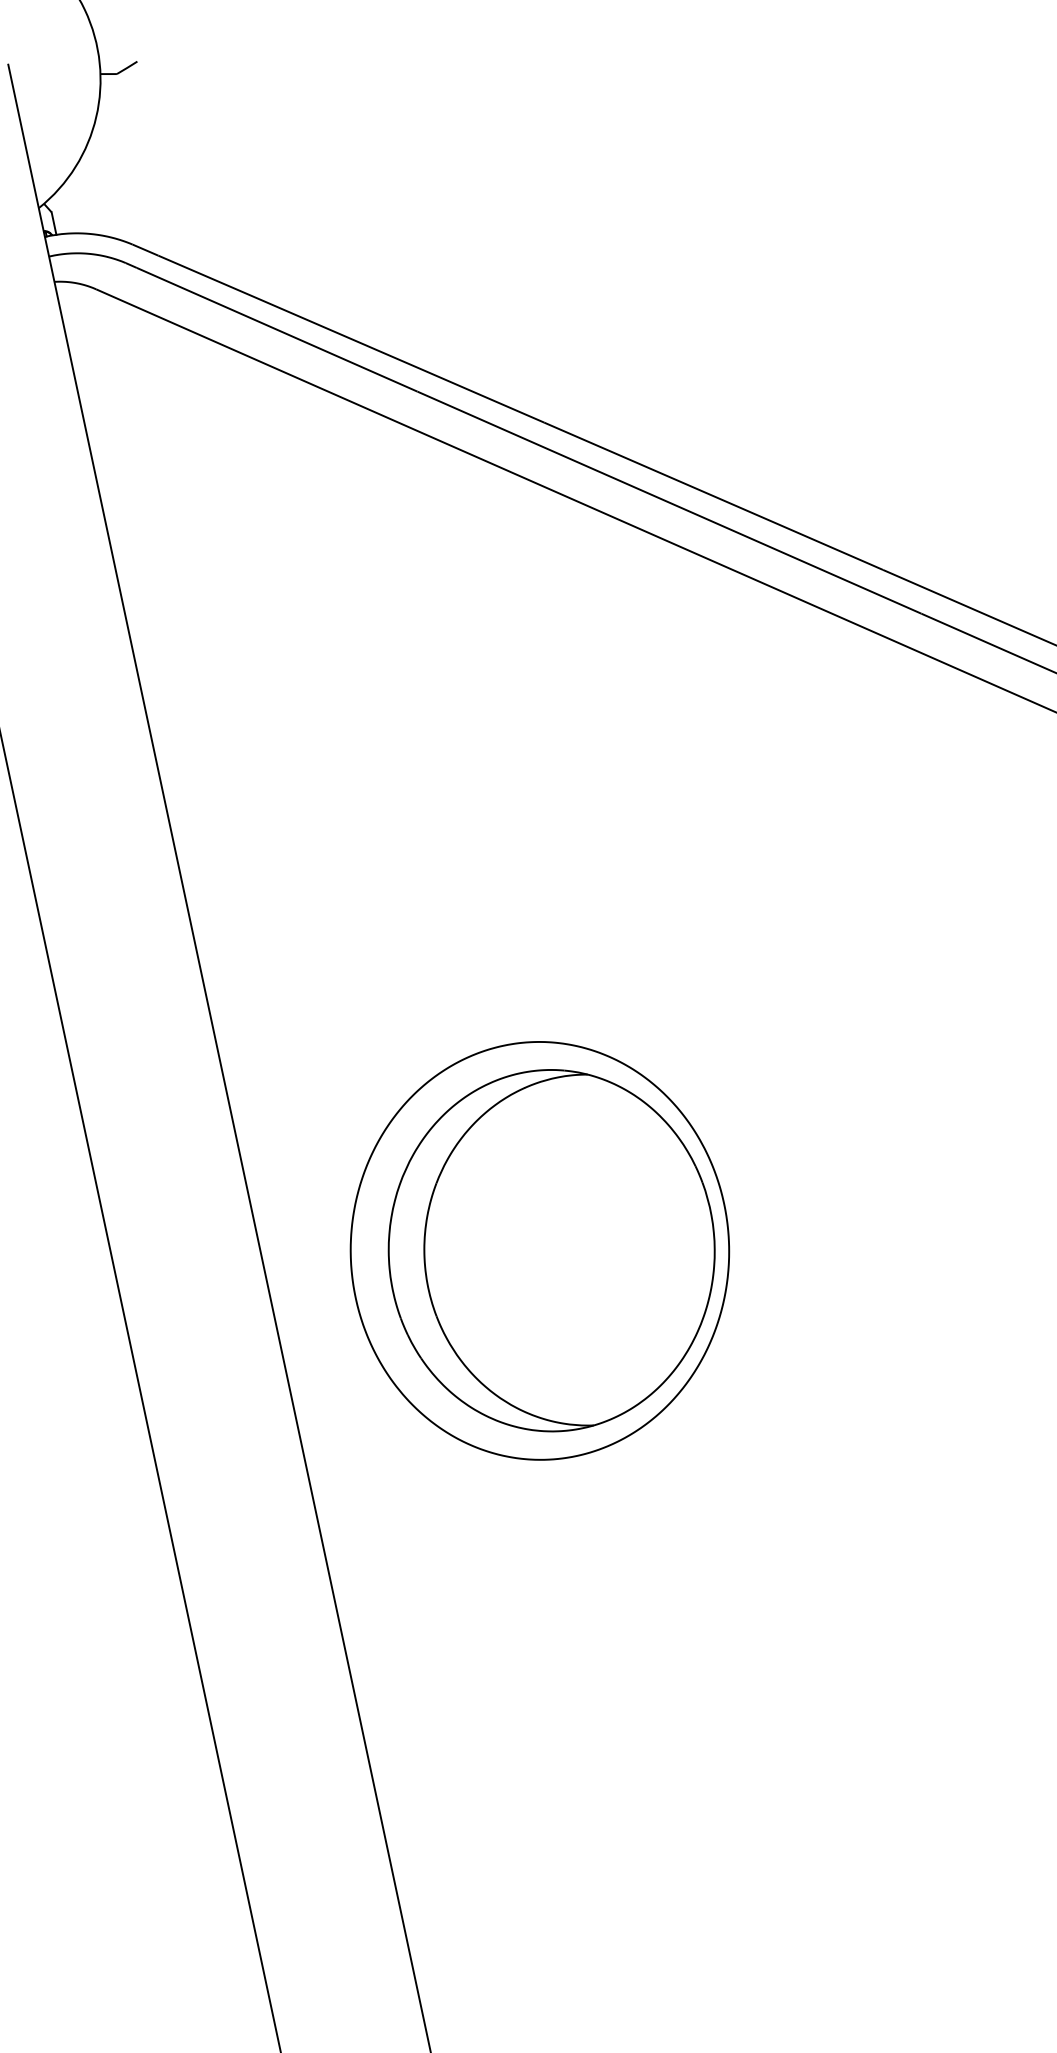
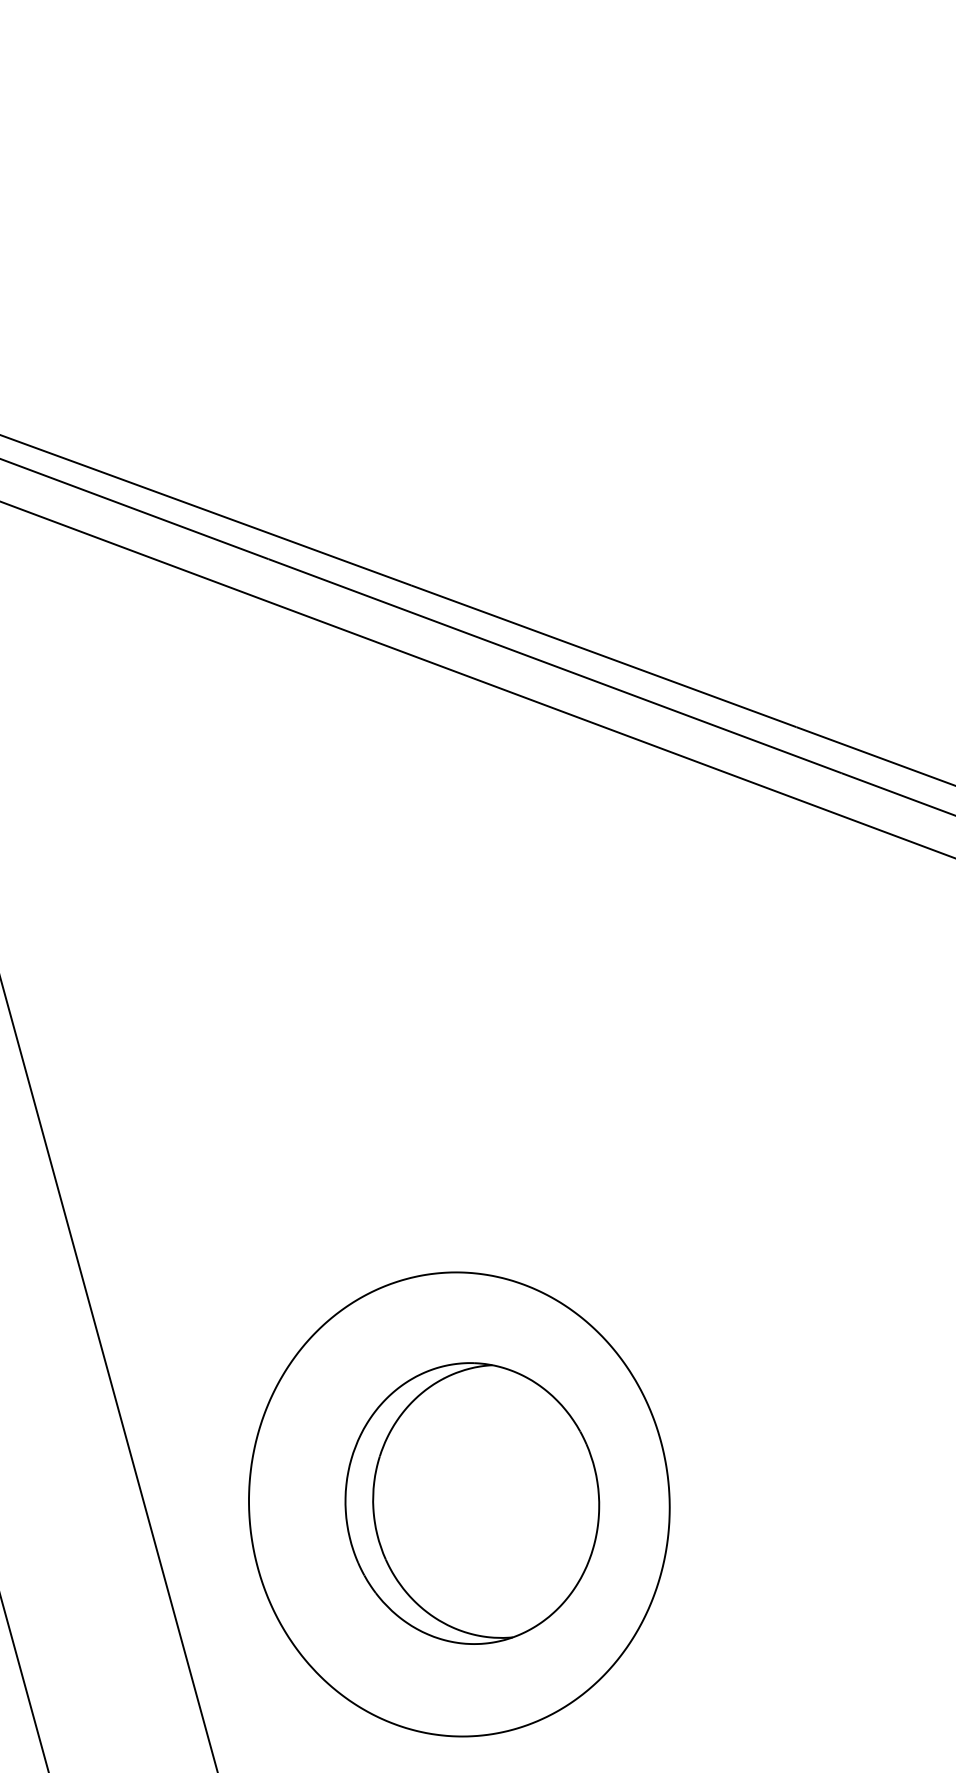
part: (551, 1250) -> (472, 1503), size x0.7

